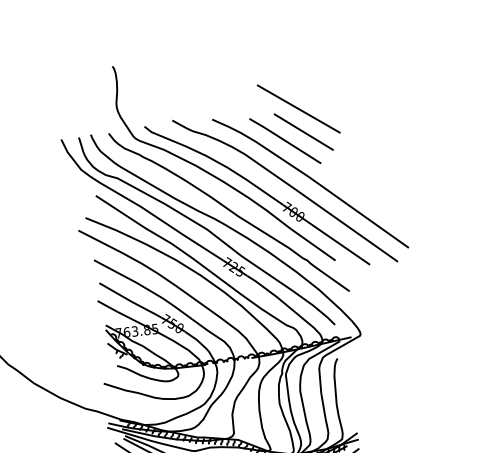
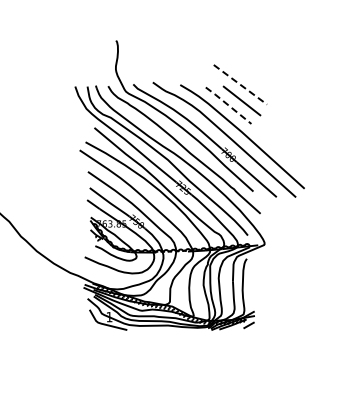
line: (298, 110) -> (240, 85), solid -> dashed
line: (285, 140) -> (228, 105), solid -> dashed

